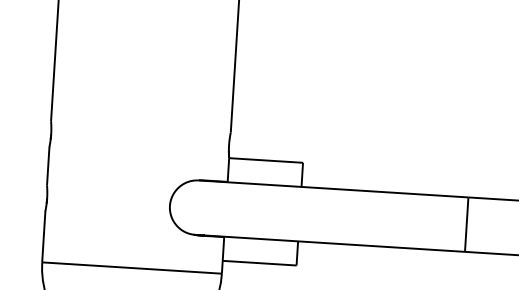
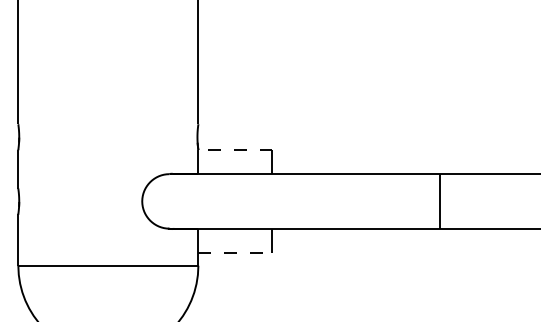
line: (265, 159) -> (234, 149), solid -> dashed
line: (259, 262) -> (235, 252), solid -> dashed

